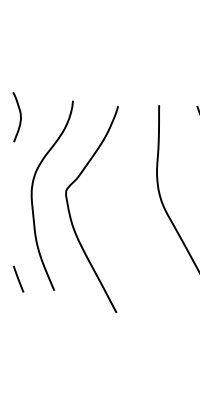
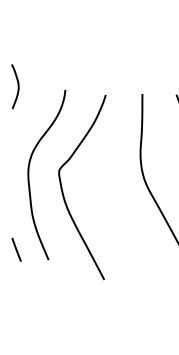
curve: (19, 116) -> (17, 86), moved

